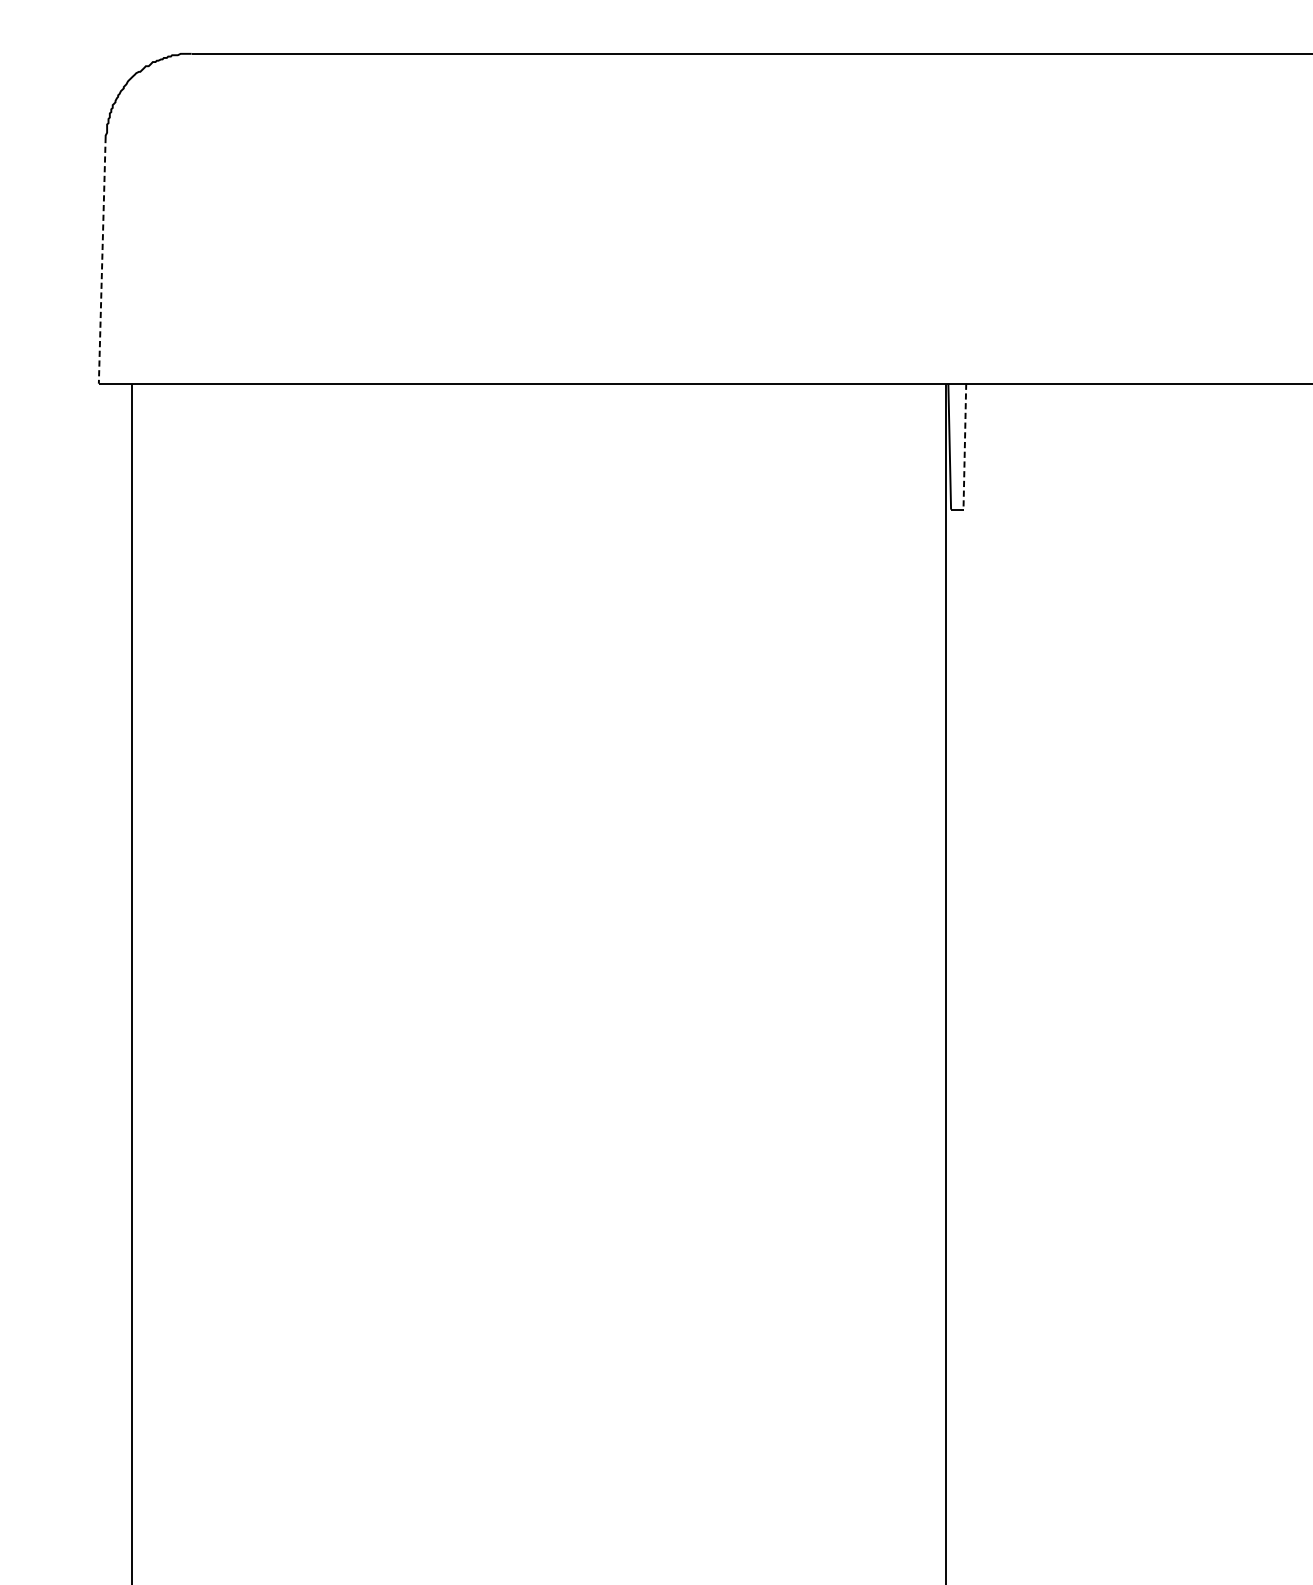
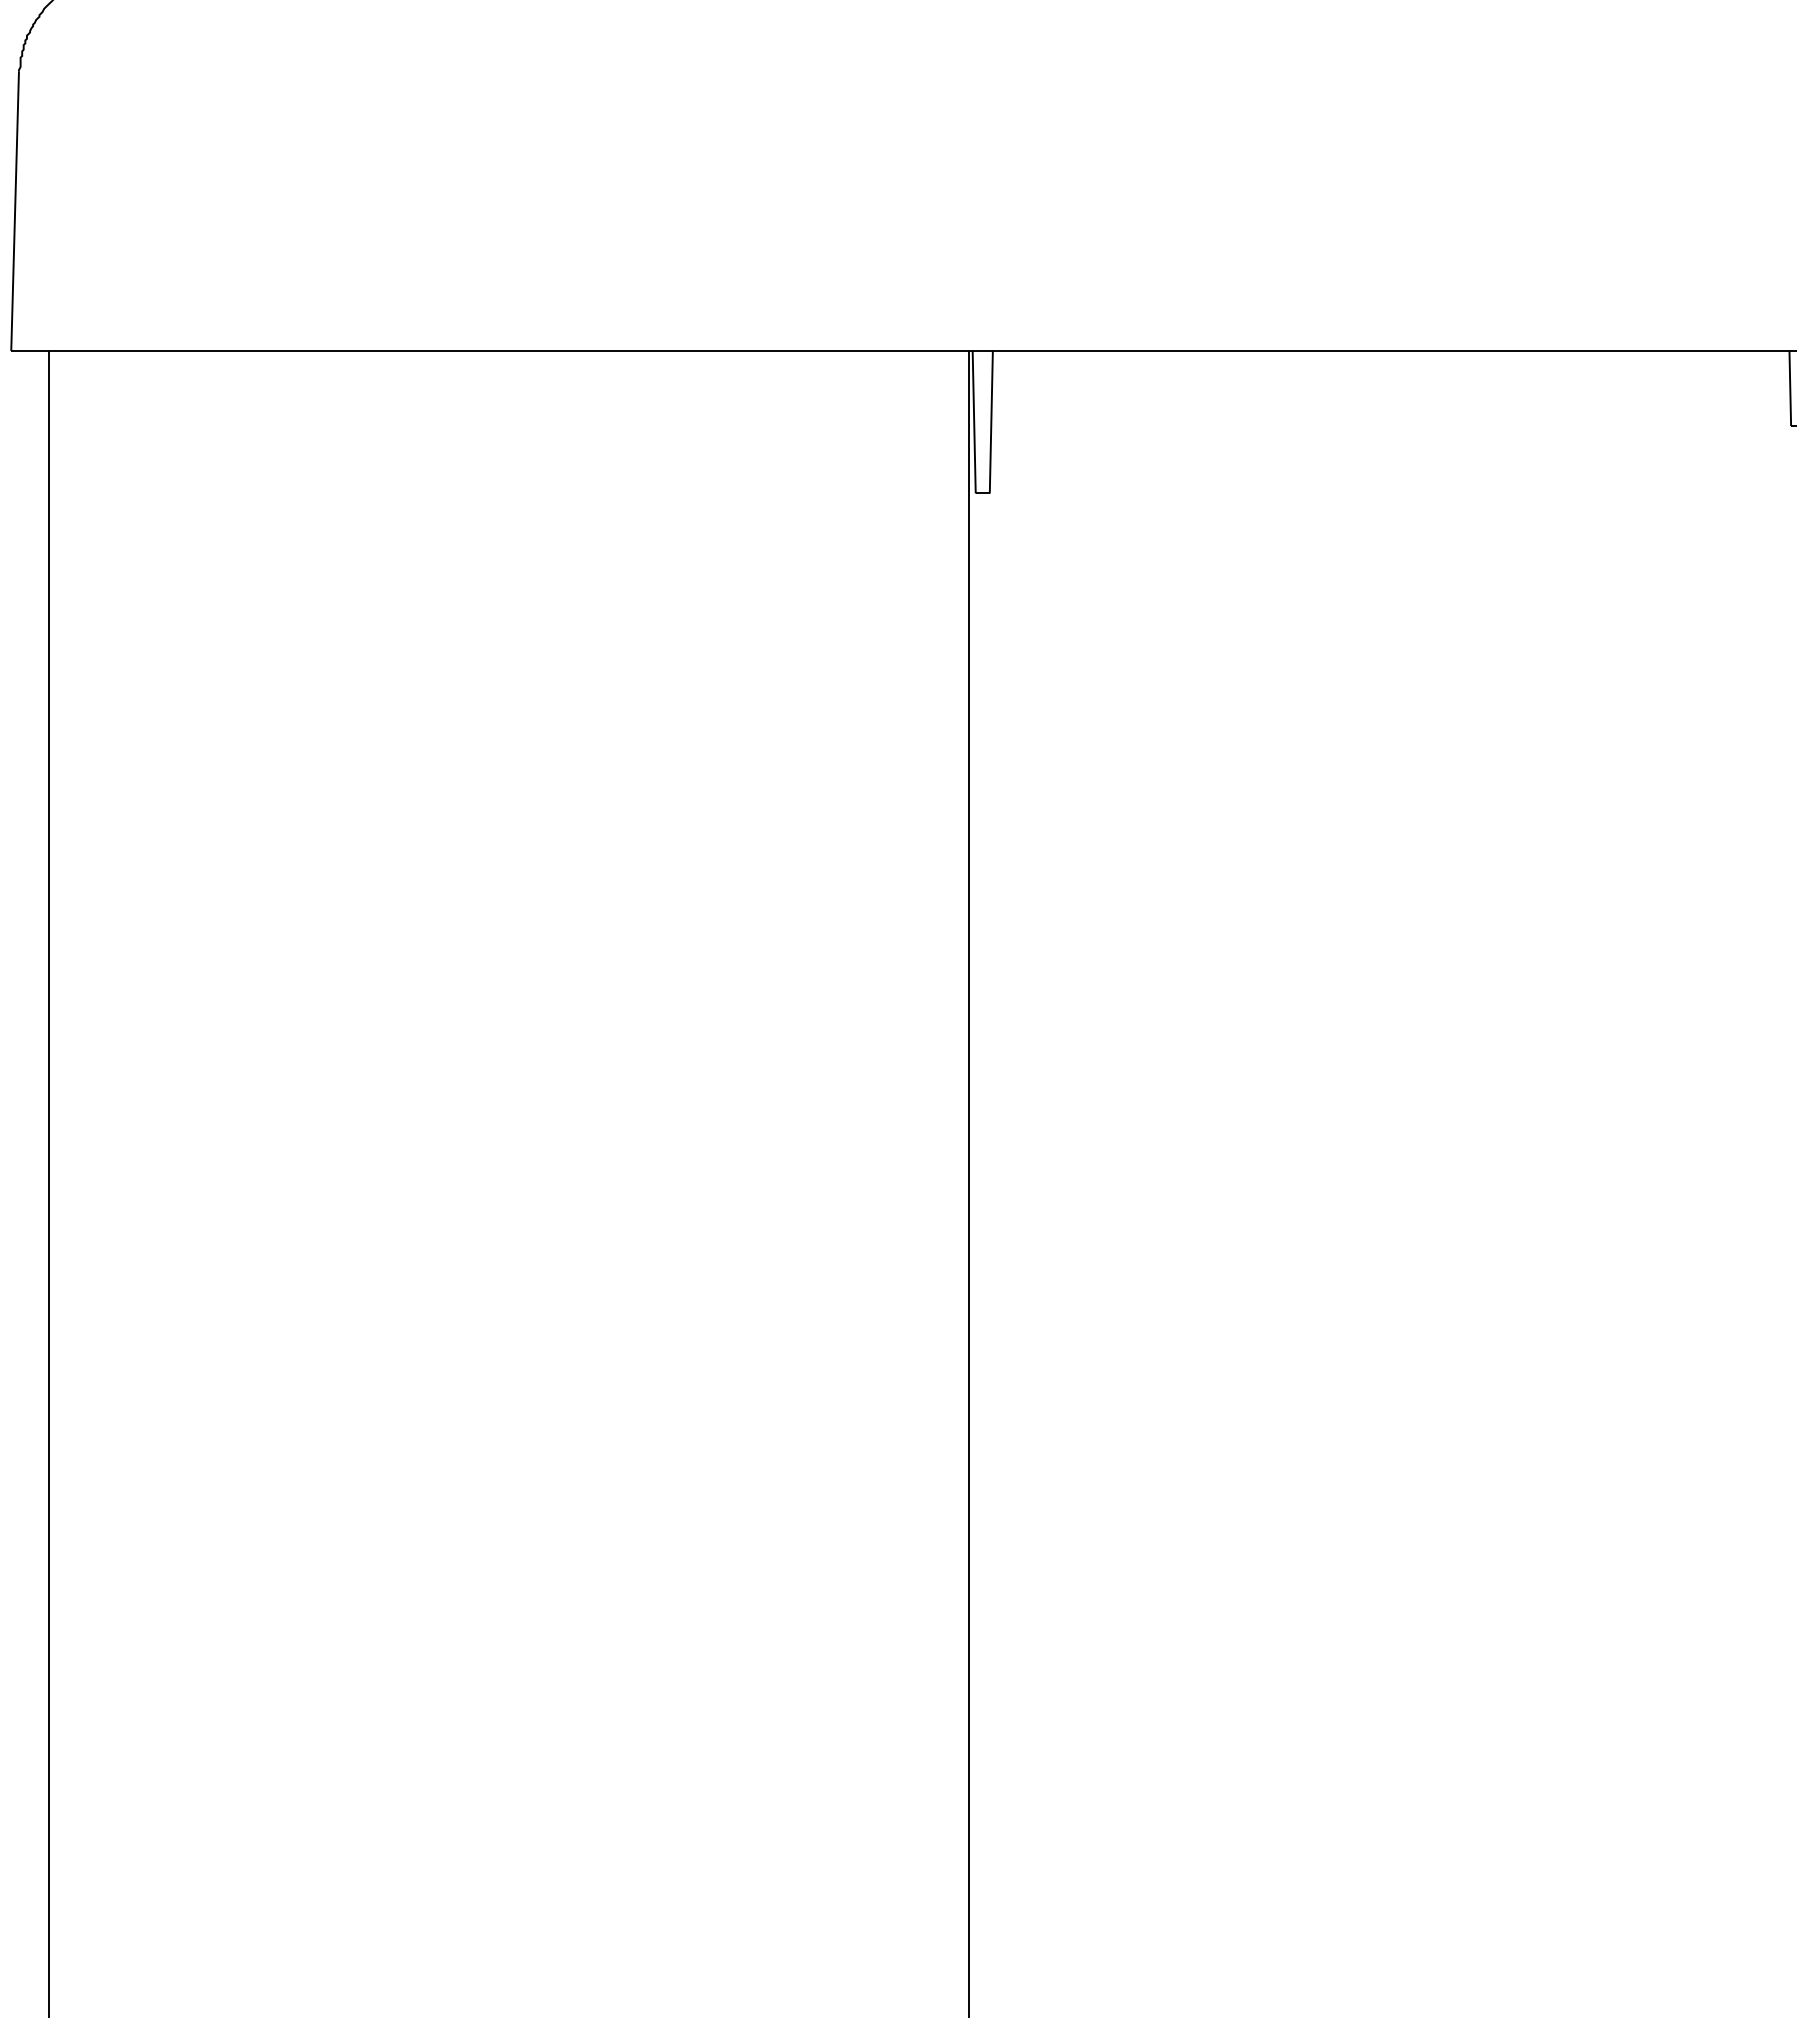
line: (102, 260) -> (15, 211), dashed -> solid
line: (965, 446) -> (991, 422), dashed -> solid

